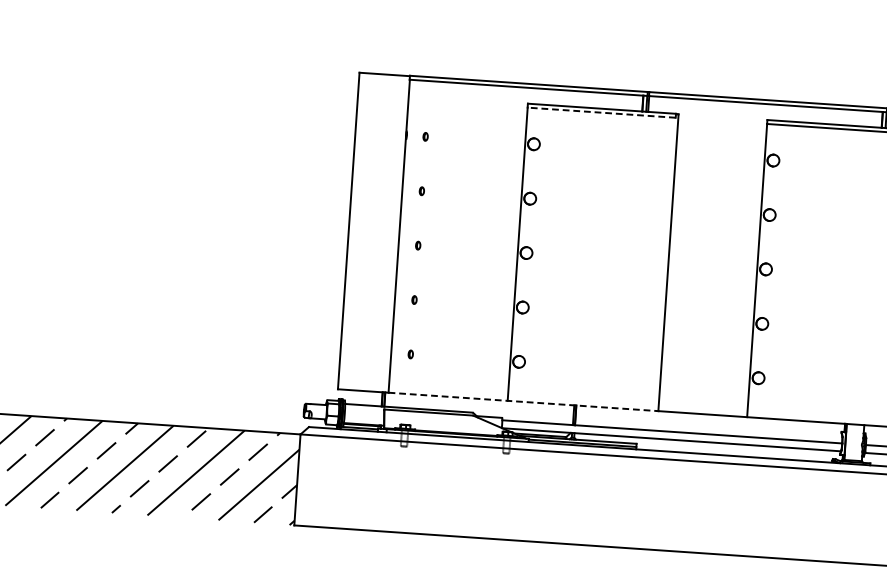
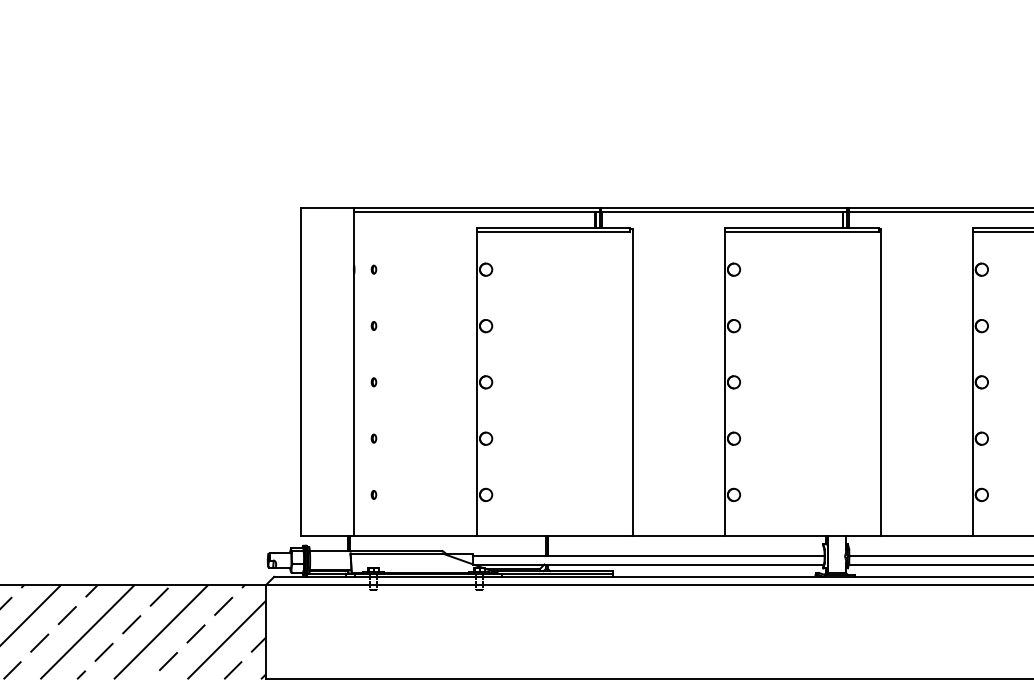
line: (601, 112) -> (553, 232), dashed -> solid
line: (522, 401) -> (492, 535), dashed -> solid

